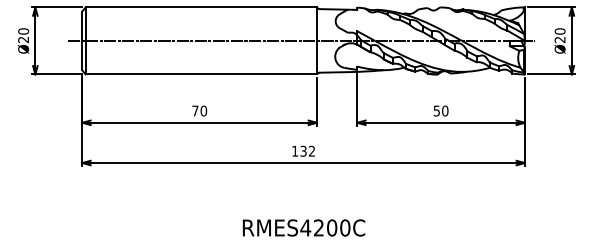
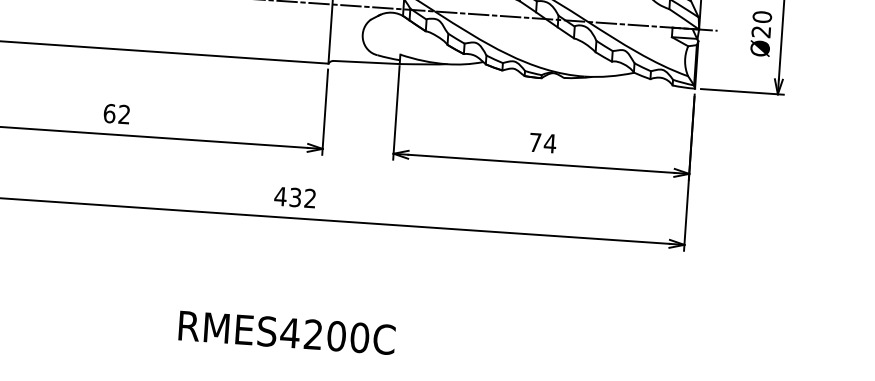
text: (199, 110) -> (116, 113), 70 -> 62
text: (440, 110) -> (541, 142), 50 -> 74
text: (294, 151) -> (279, 196), 132 -> 432

